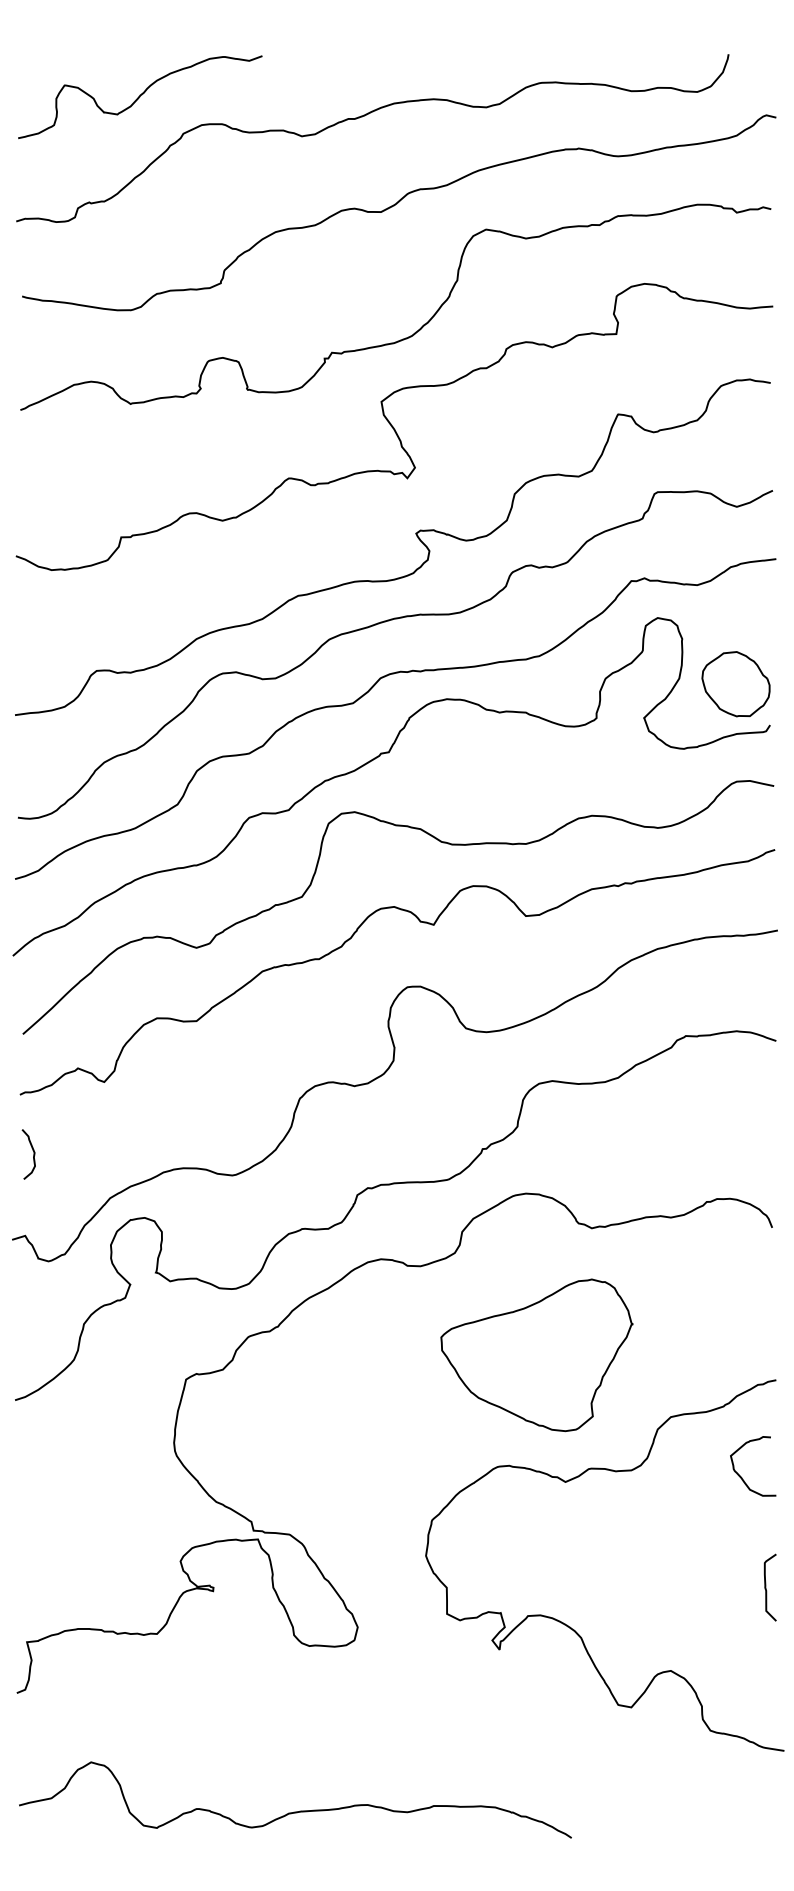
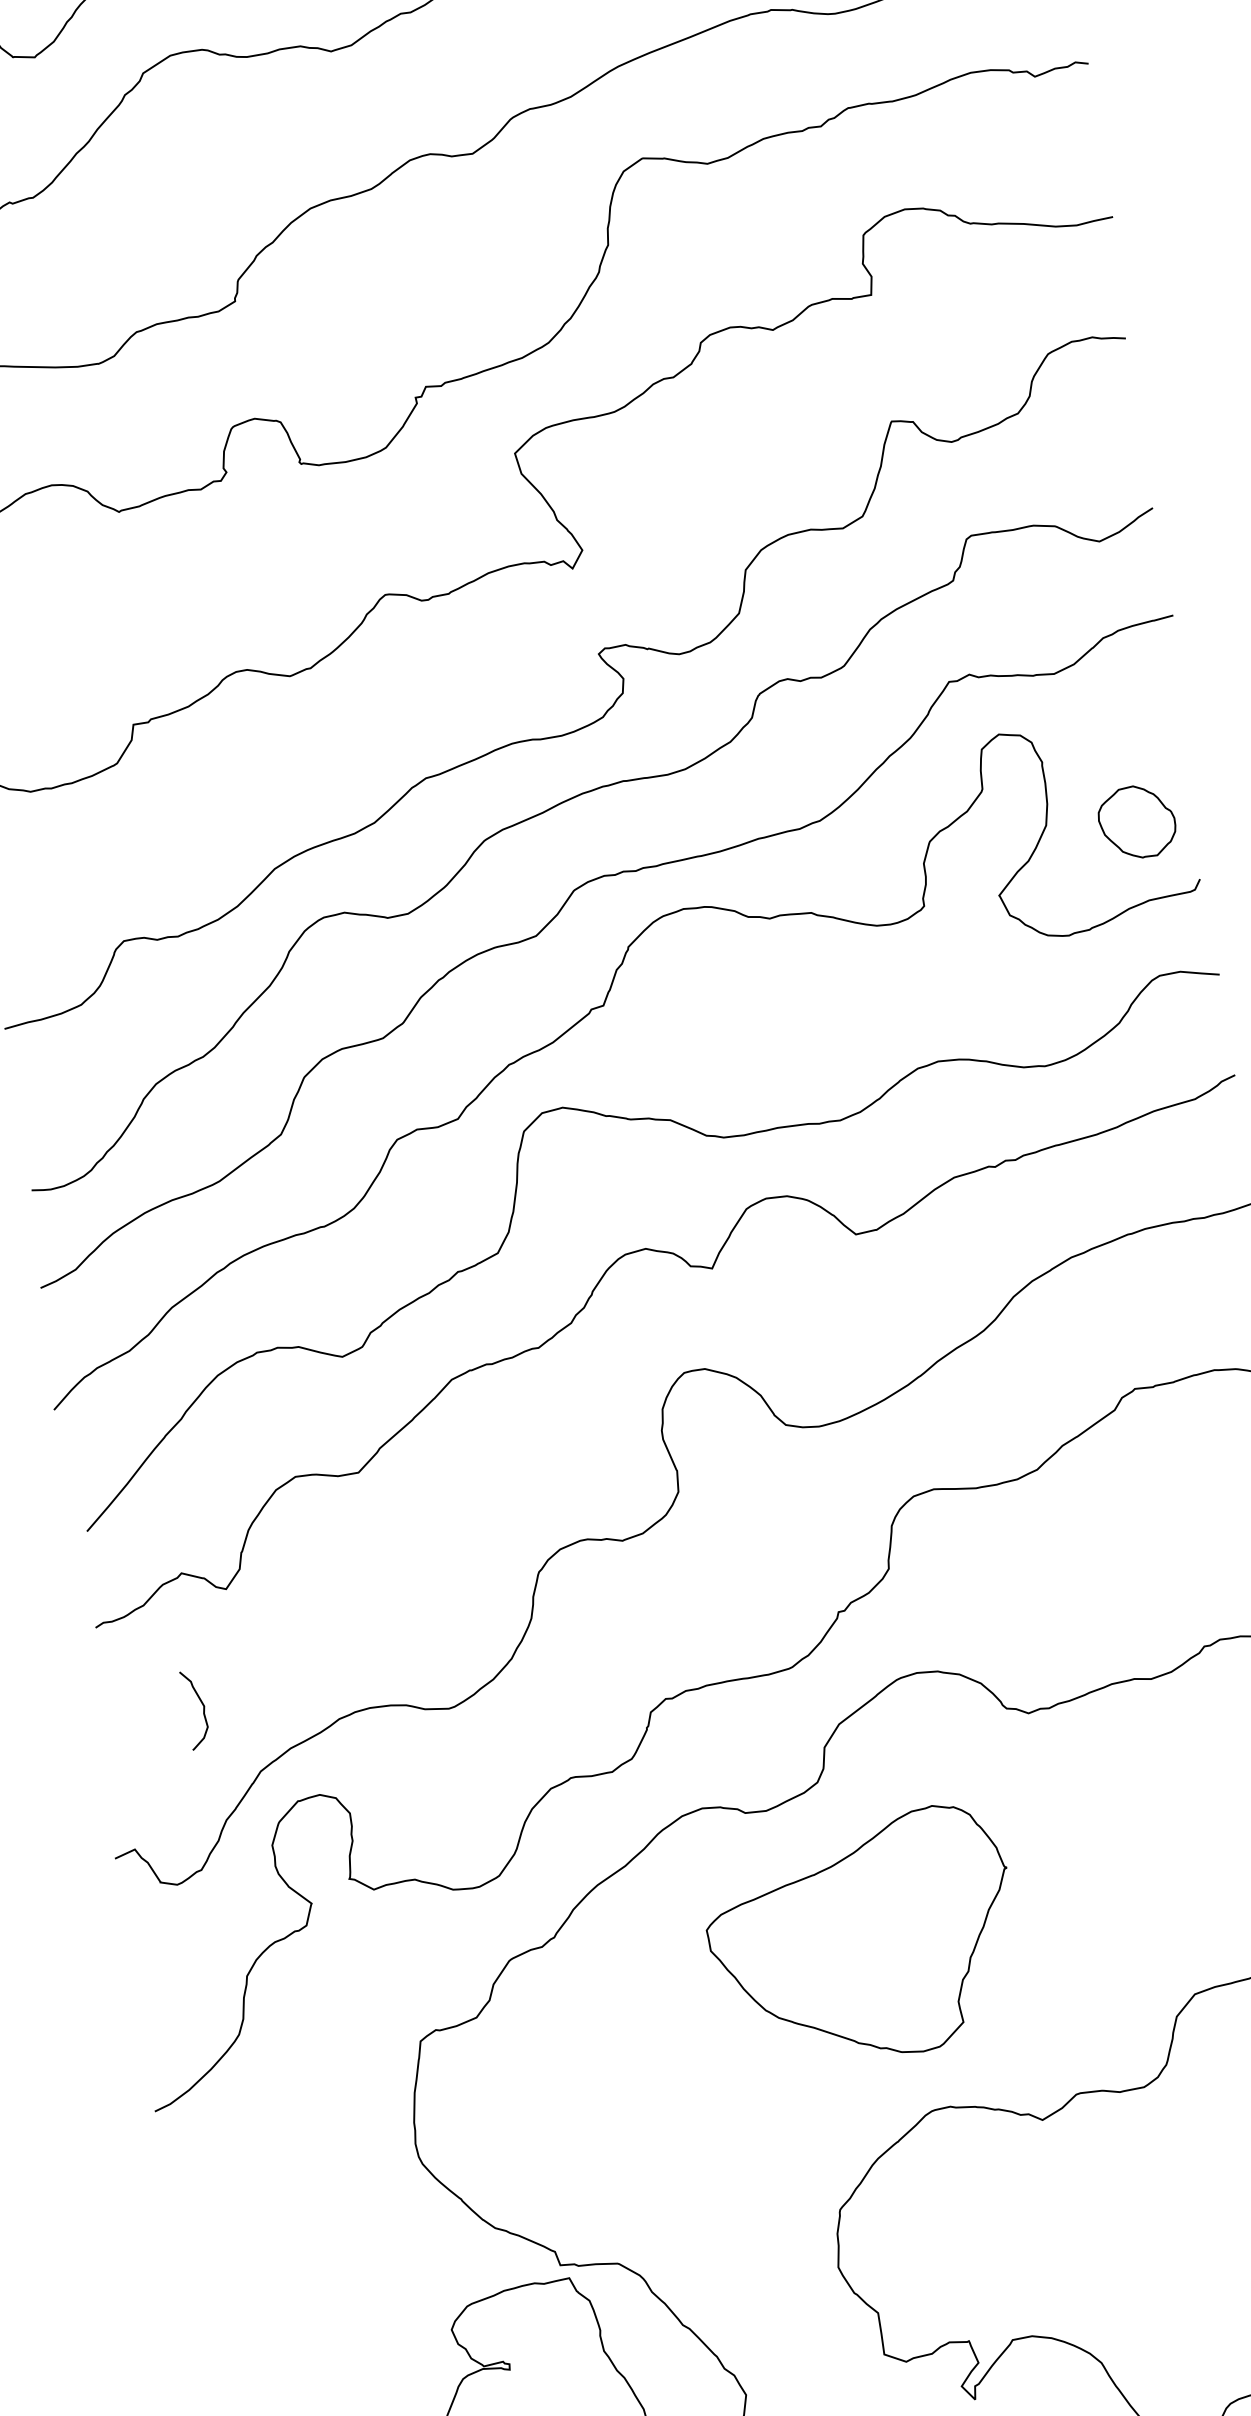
part: (735, 684) -> (1136, 822), size x0.7
curve: (33, 1154) -> (202, 1709), moved
part: (536, 1355) -> (861, 1938), moved

